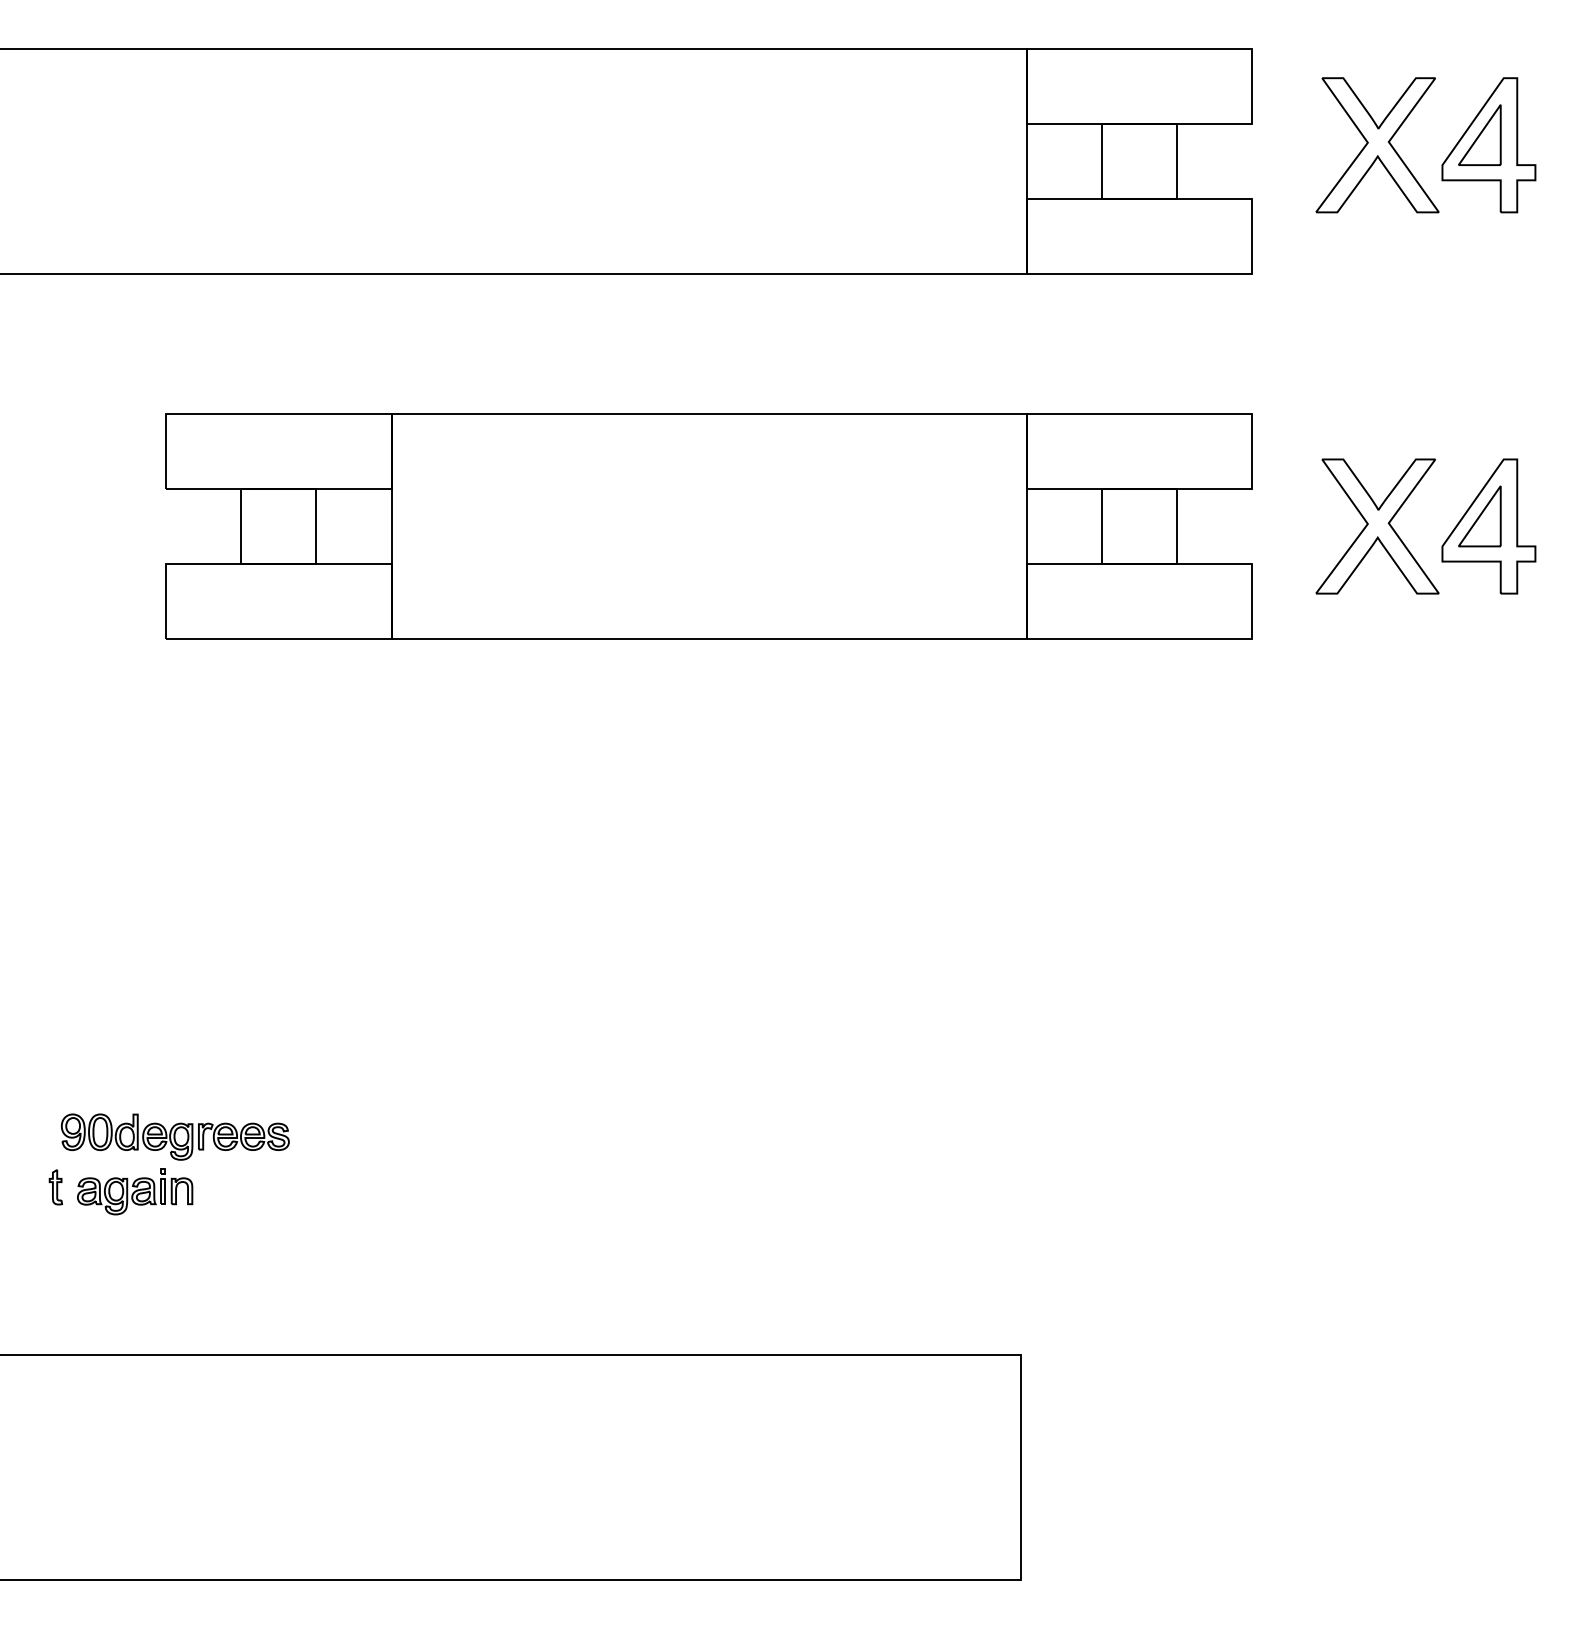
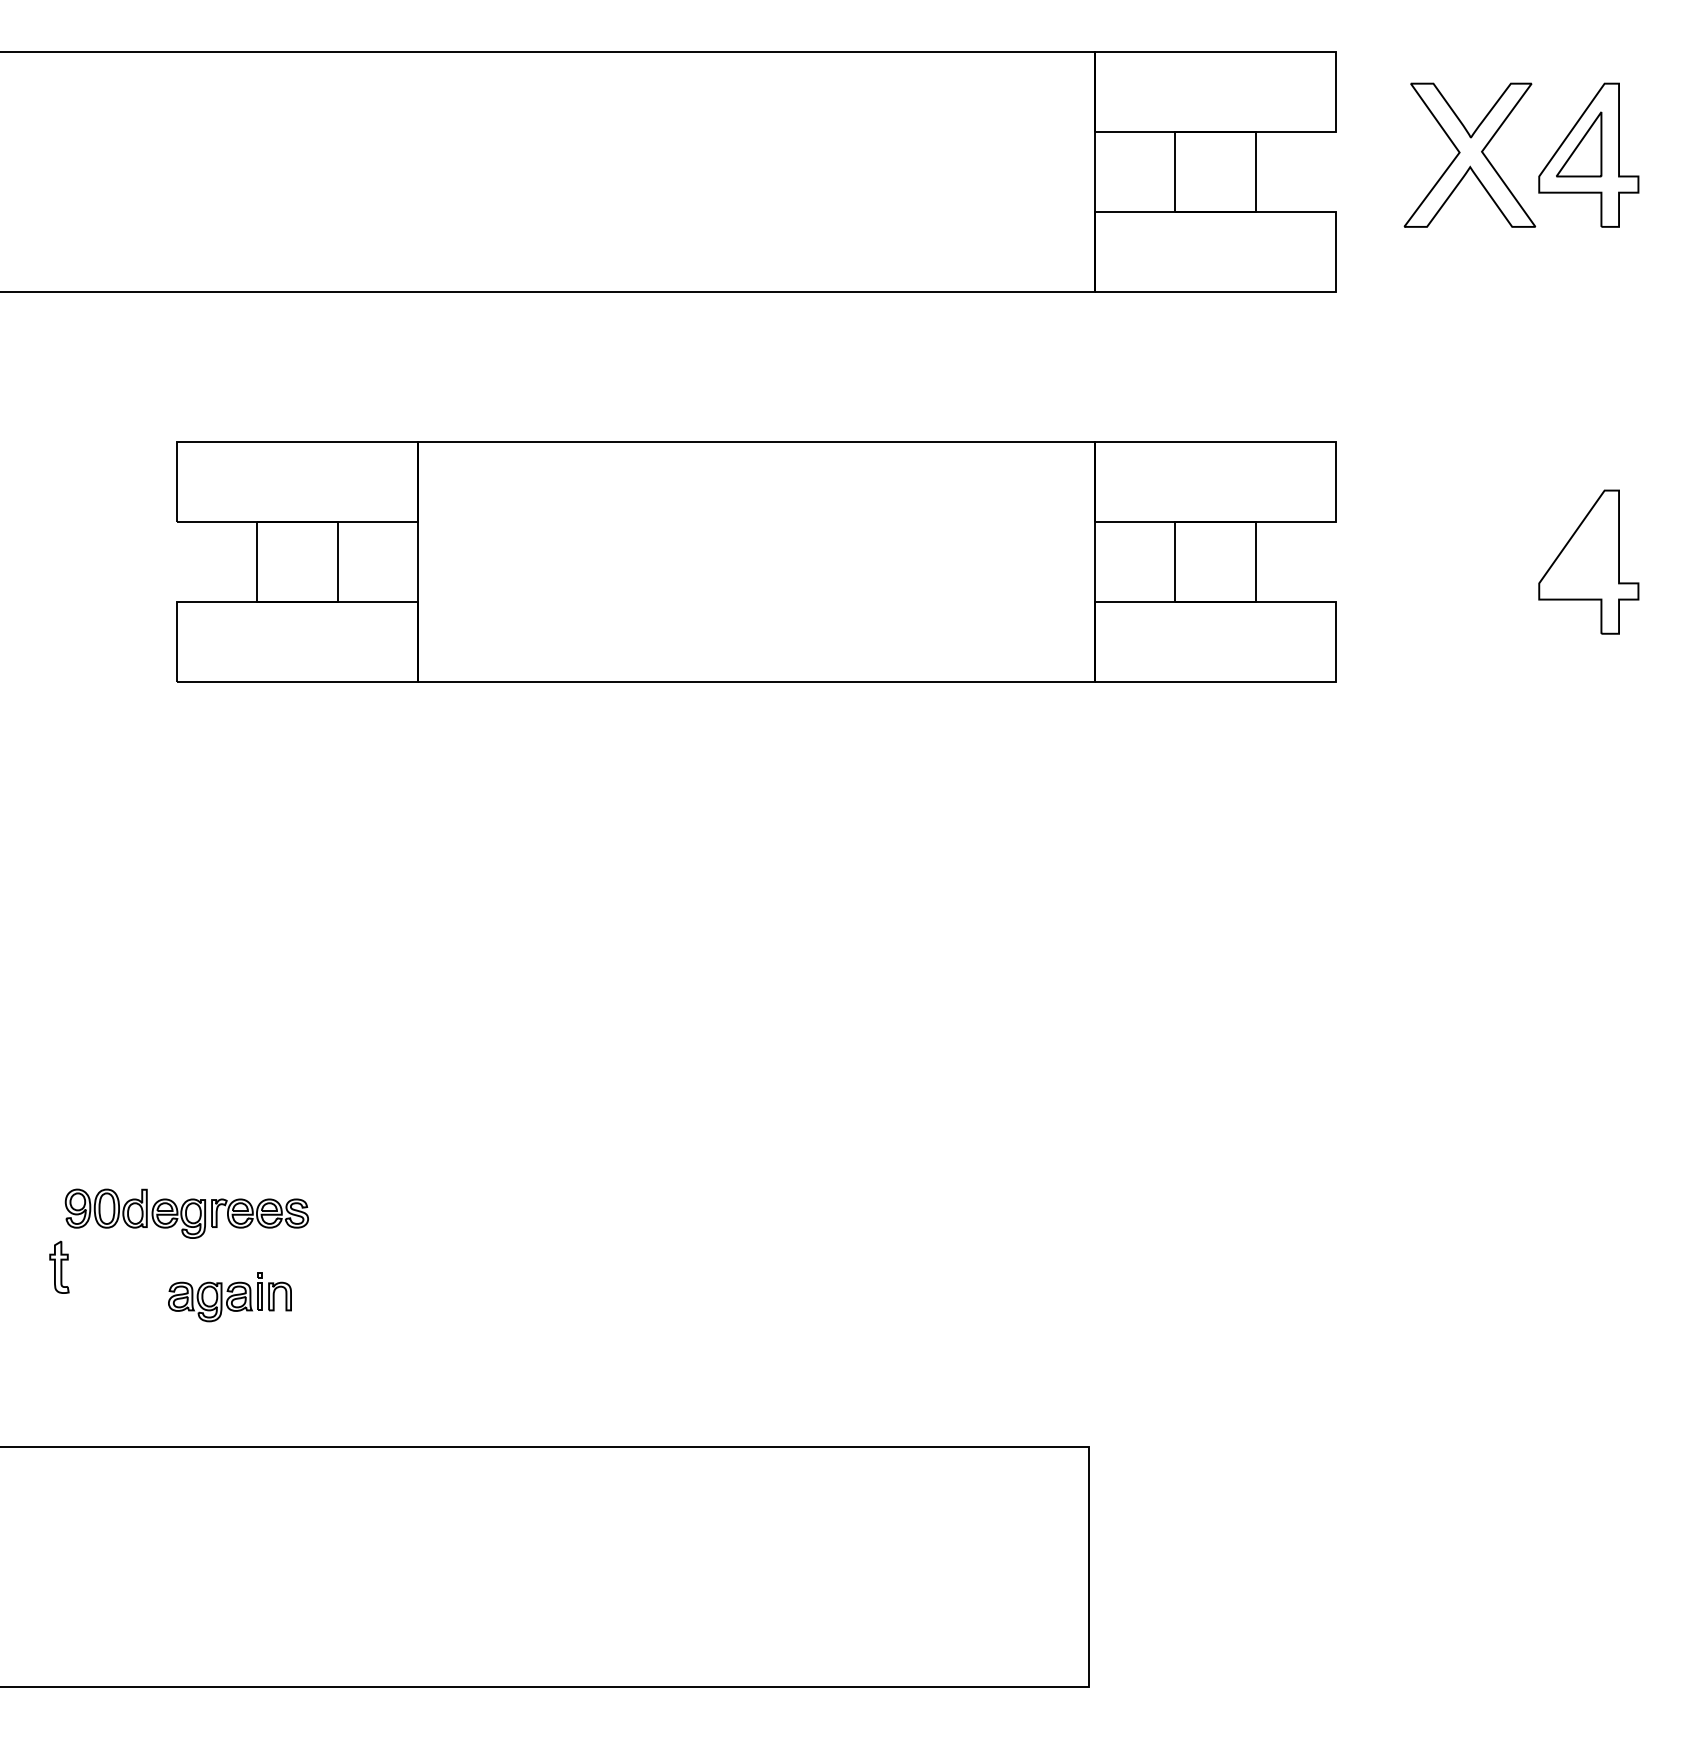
part: (1480, 516) -> (1579, 551), removed
part: (1377, 525) -> (1469, 561), removed
part: (55, 1187) -> (59, 1267), size x1.4
part: (134, 1192) -> (229, 1297), moved

